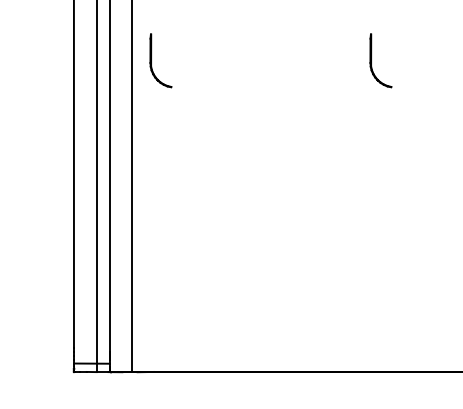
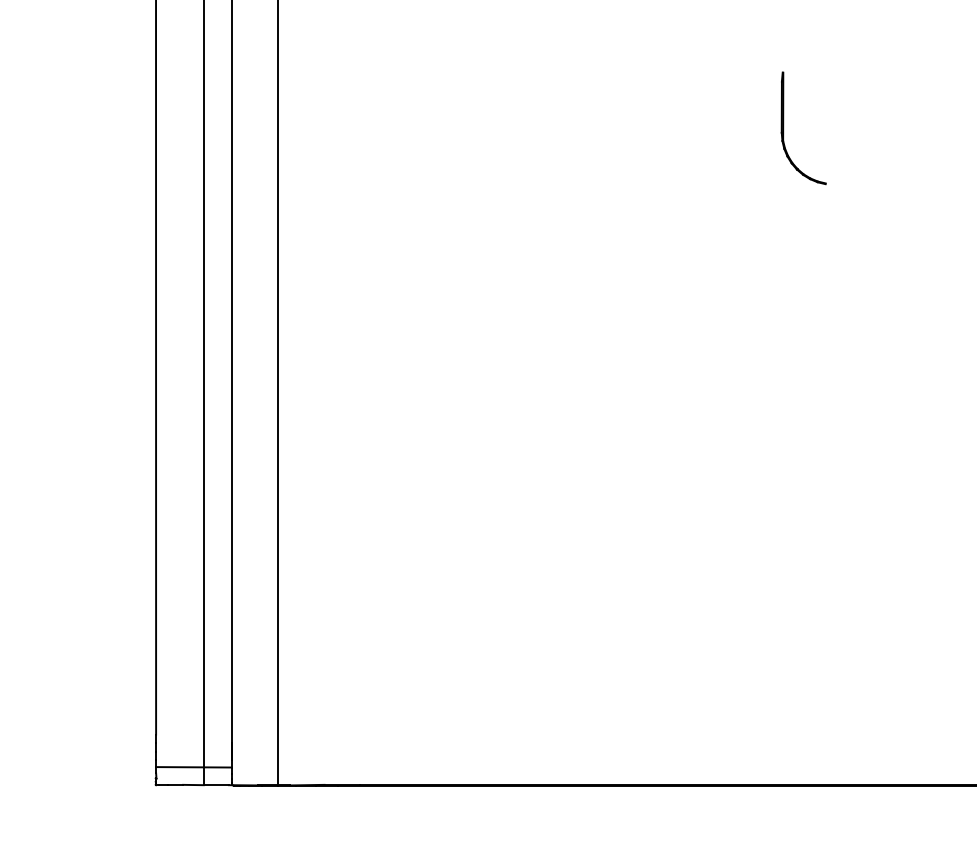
part: (151, 60) -> (319, 127), removed

